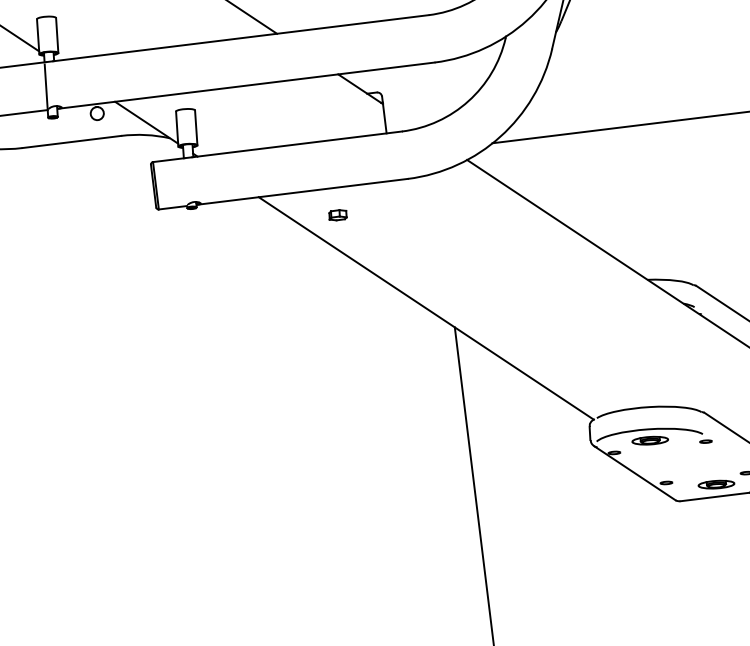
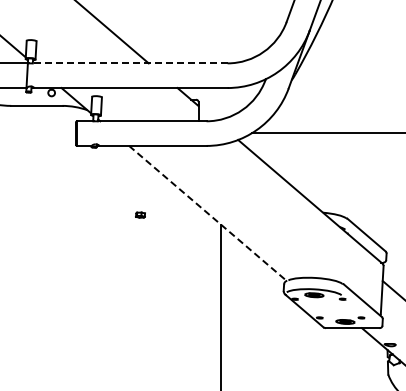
line: (241, 38) -> (130, 63), solid -> dashed
part: (337, 213) -> (140, 214), moved
line: (425, 308) -> (207, 213), solid -> dashed

